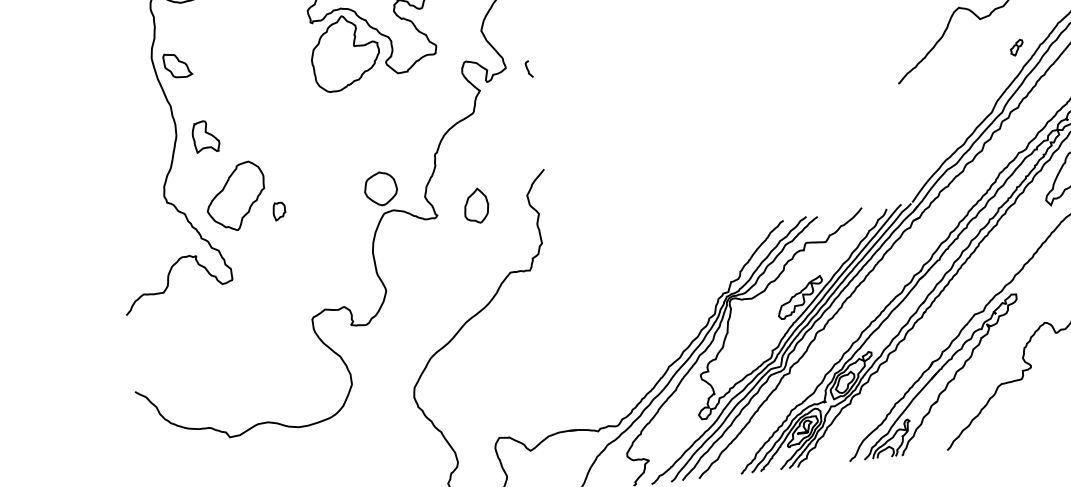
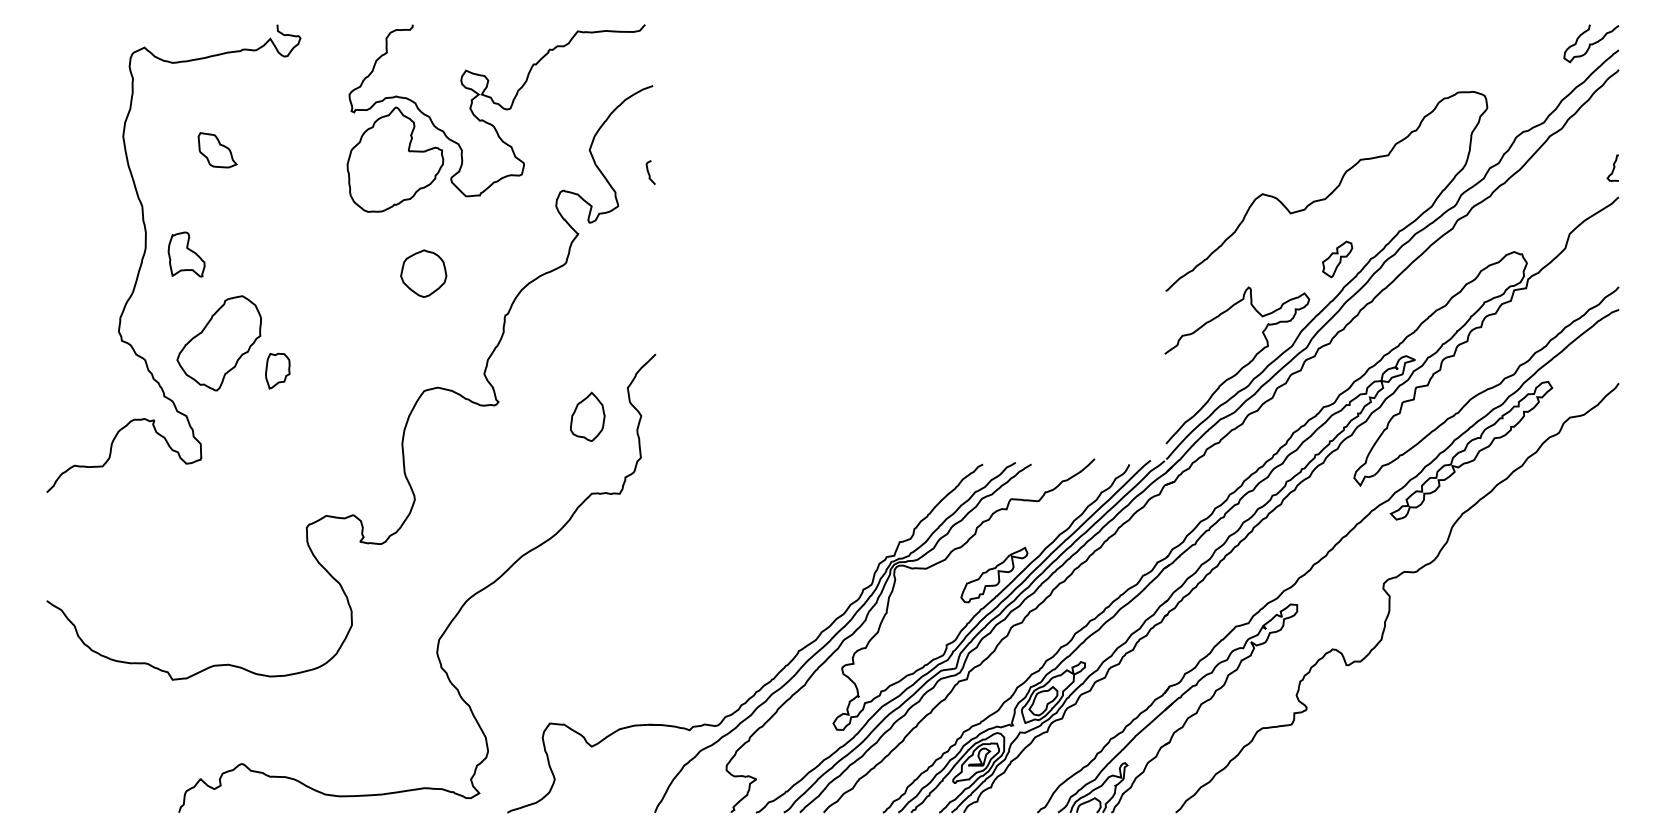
part: (1016, 47) -> (1337, 259), size x1.67
part: (177, 65) -> (217, 150), moved
curve: (528, 69) -> (649, 172), moved
curve: (957, 132) -> (1240, 368), added
part: (380, 188) -> (423, 273), moved
part: (476, 205) -> (587, 416), moved
part: (279, 211) -> (277, 370), size x1.43

